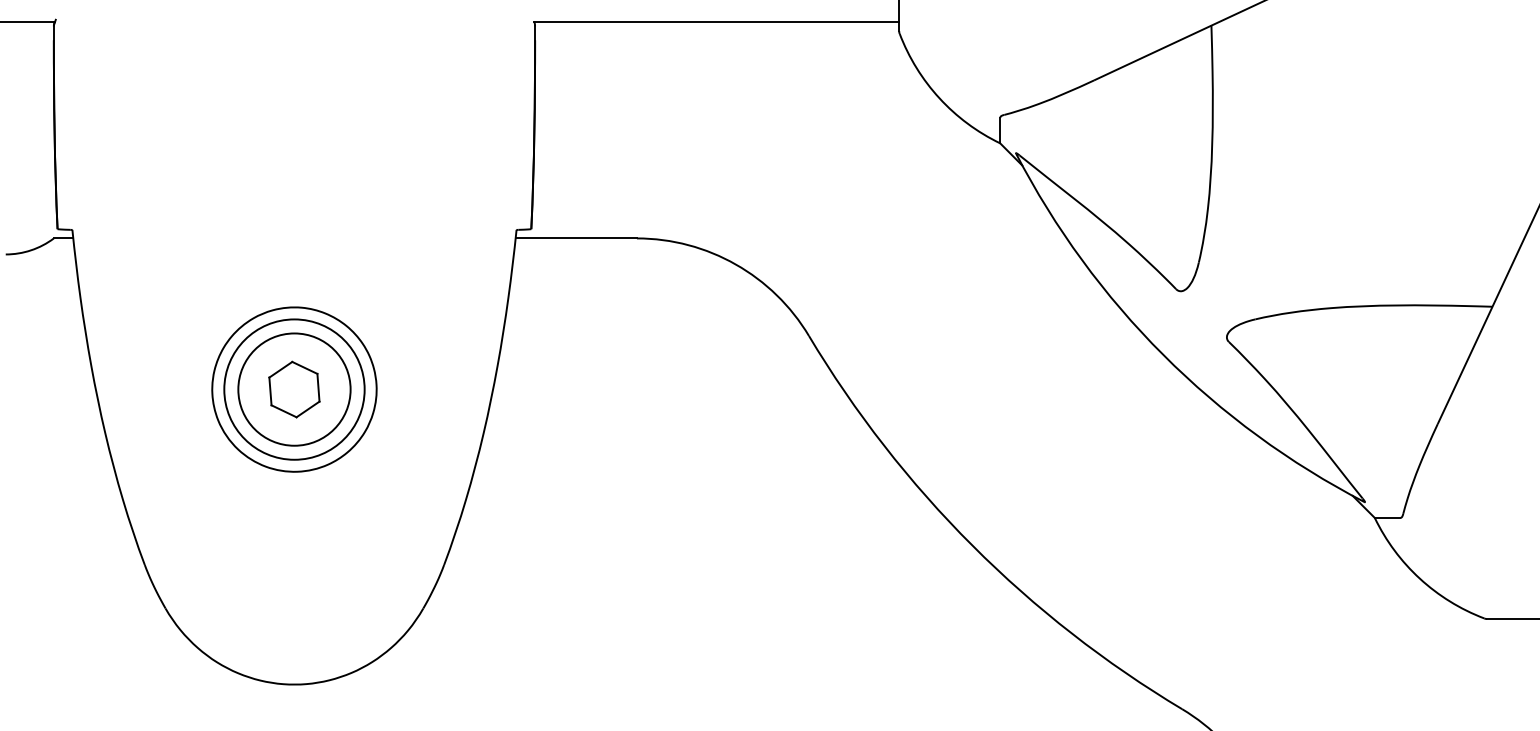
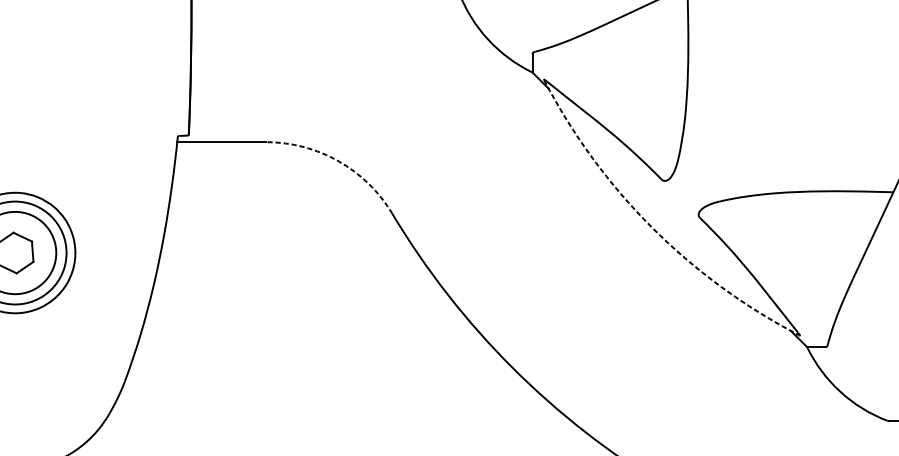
arc: (735, 264) -> (338, 161), solid -> dashed
arc: (1163, 354) -> (652, 227), solid -> dashed

